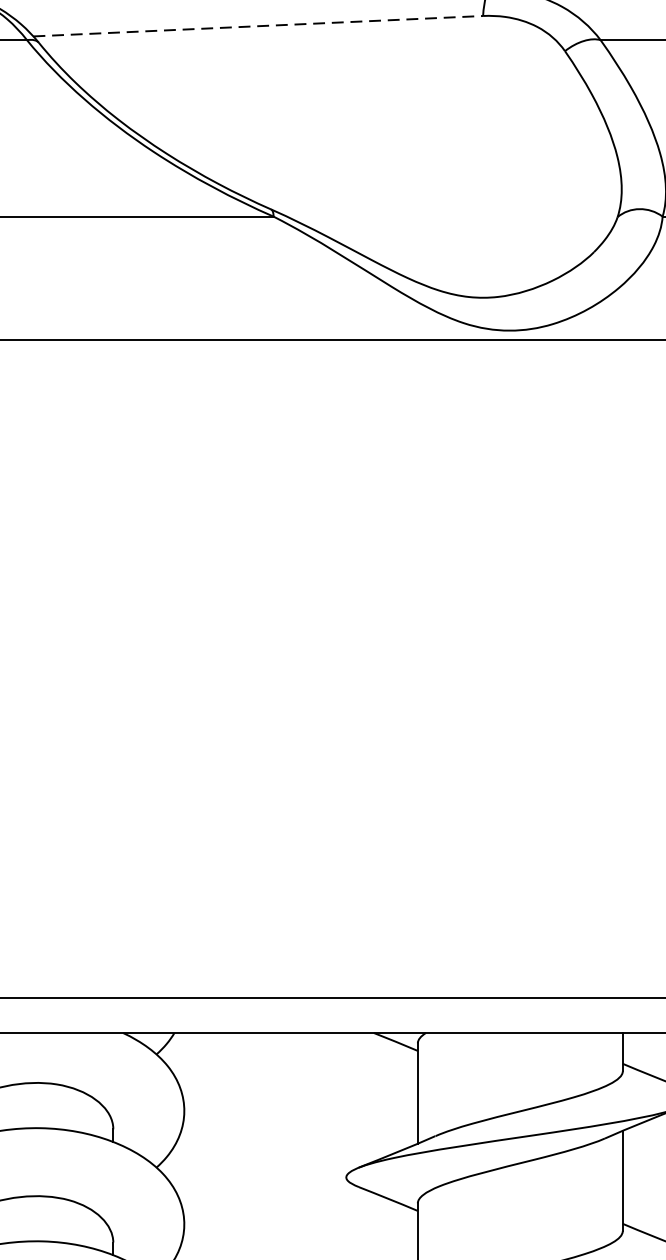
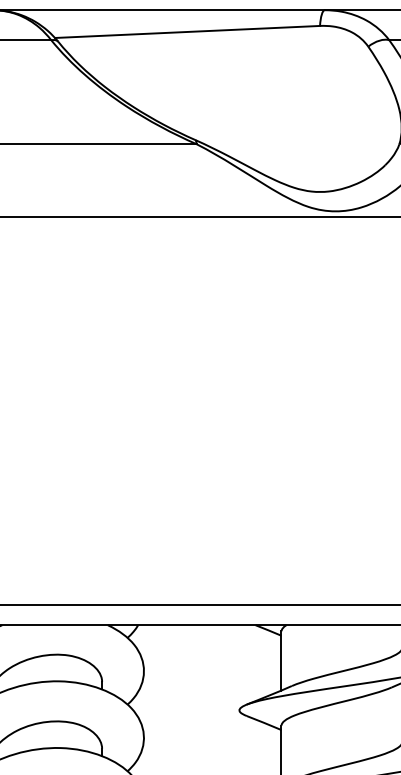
line: (258, 25) -> (187, 31), dashed -> solid

